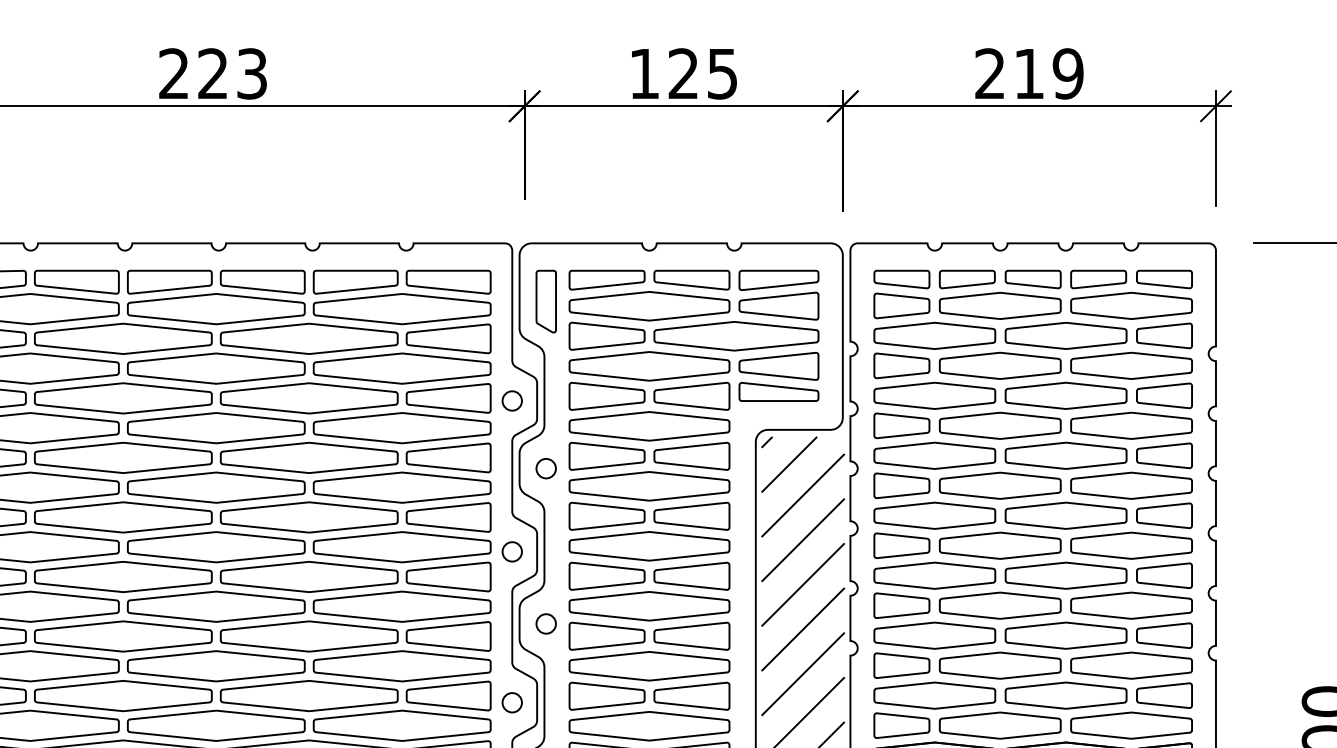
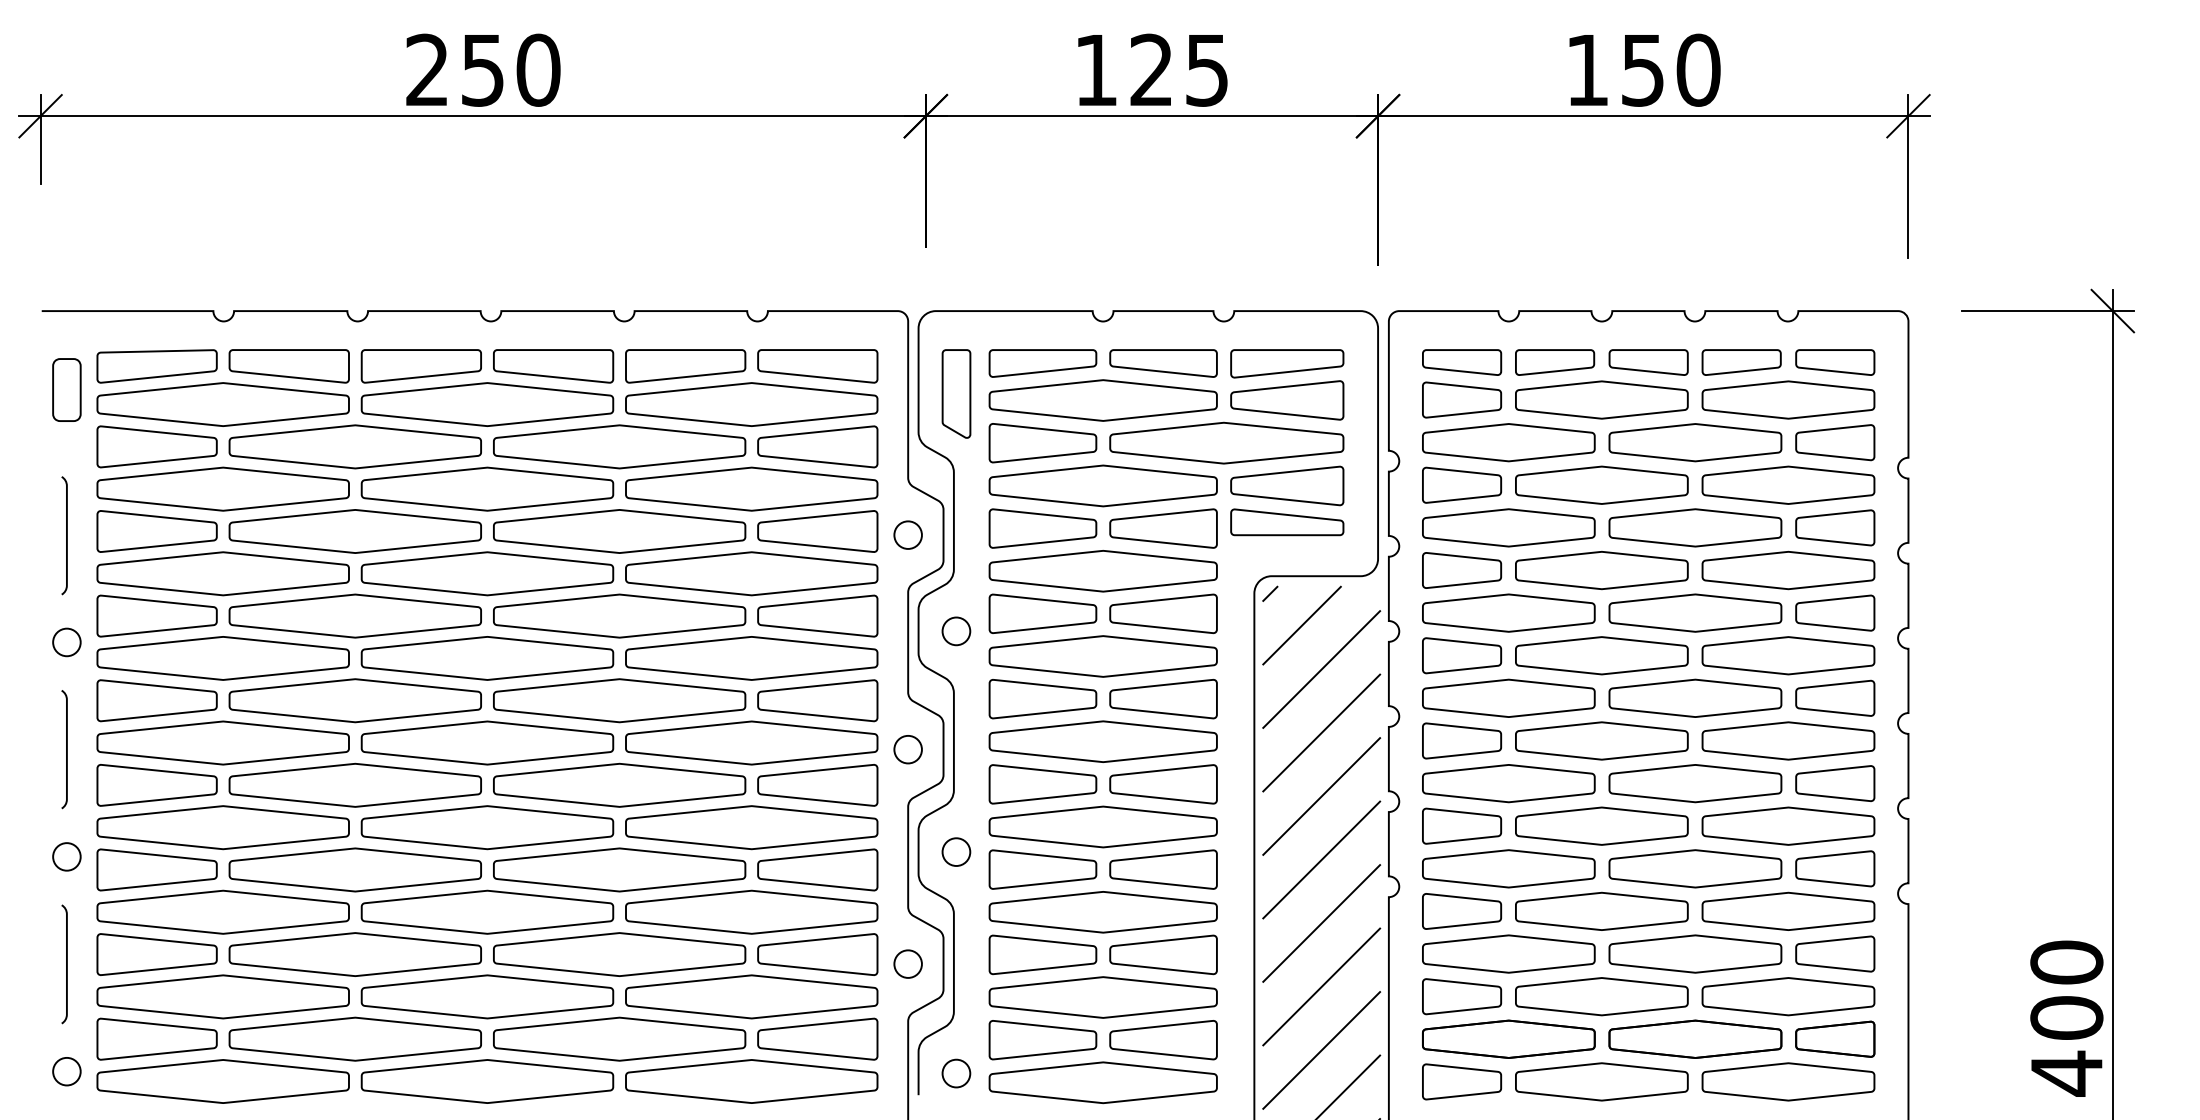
text: (232, 73) -> (510, 69), 223 -> 250
text: (1029, 73) -> (1643, 69), 219 -> 150

